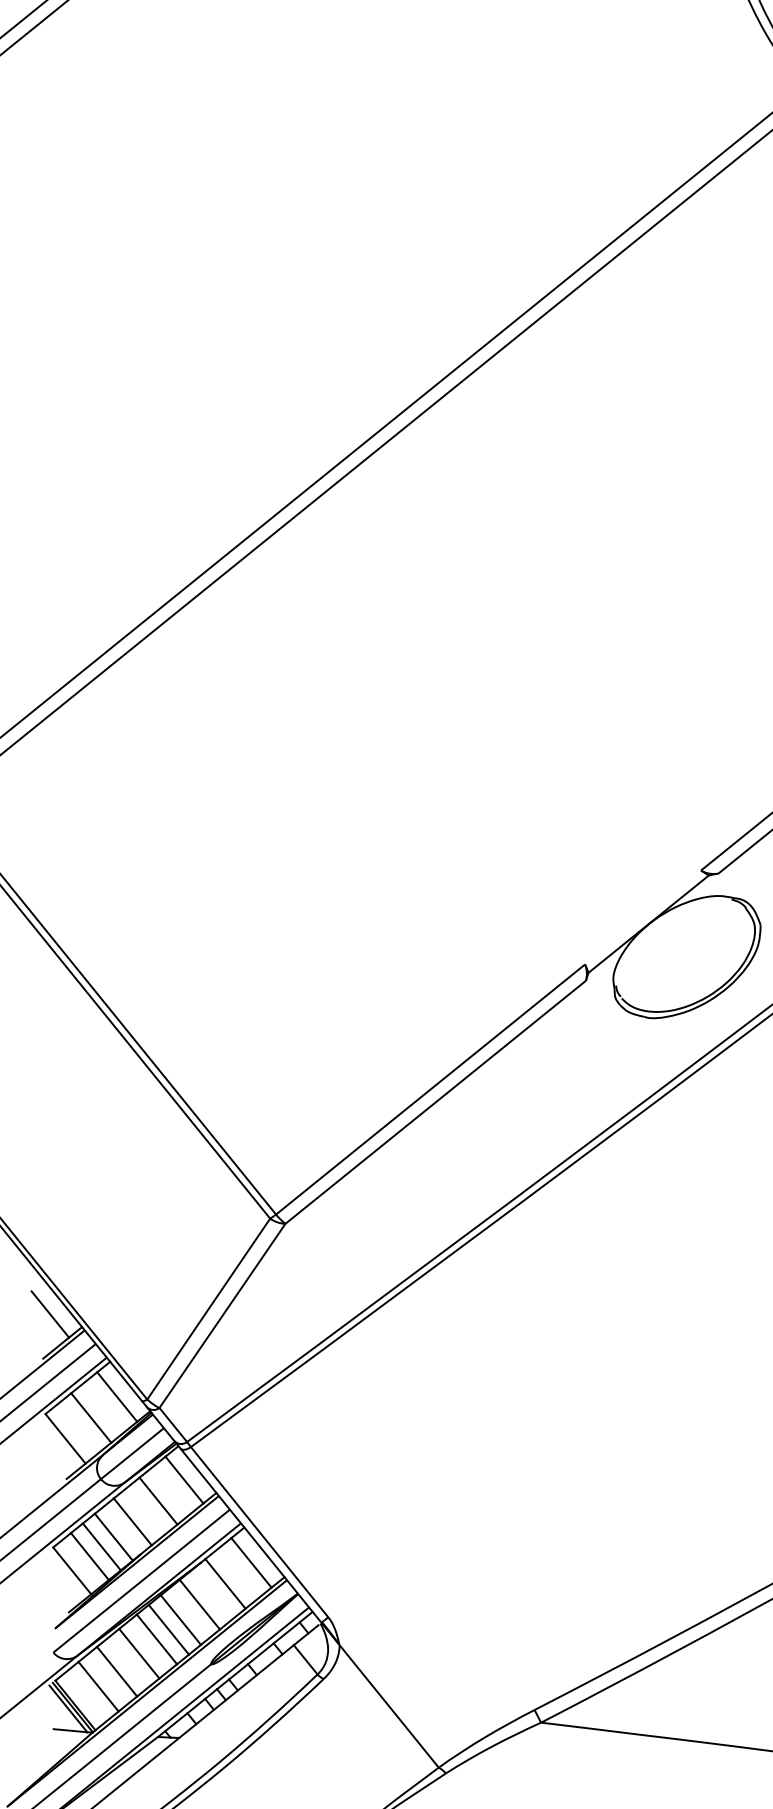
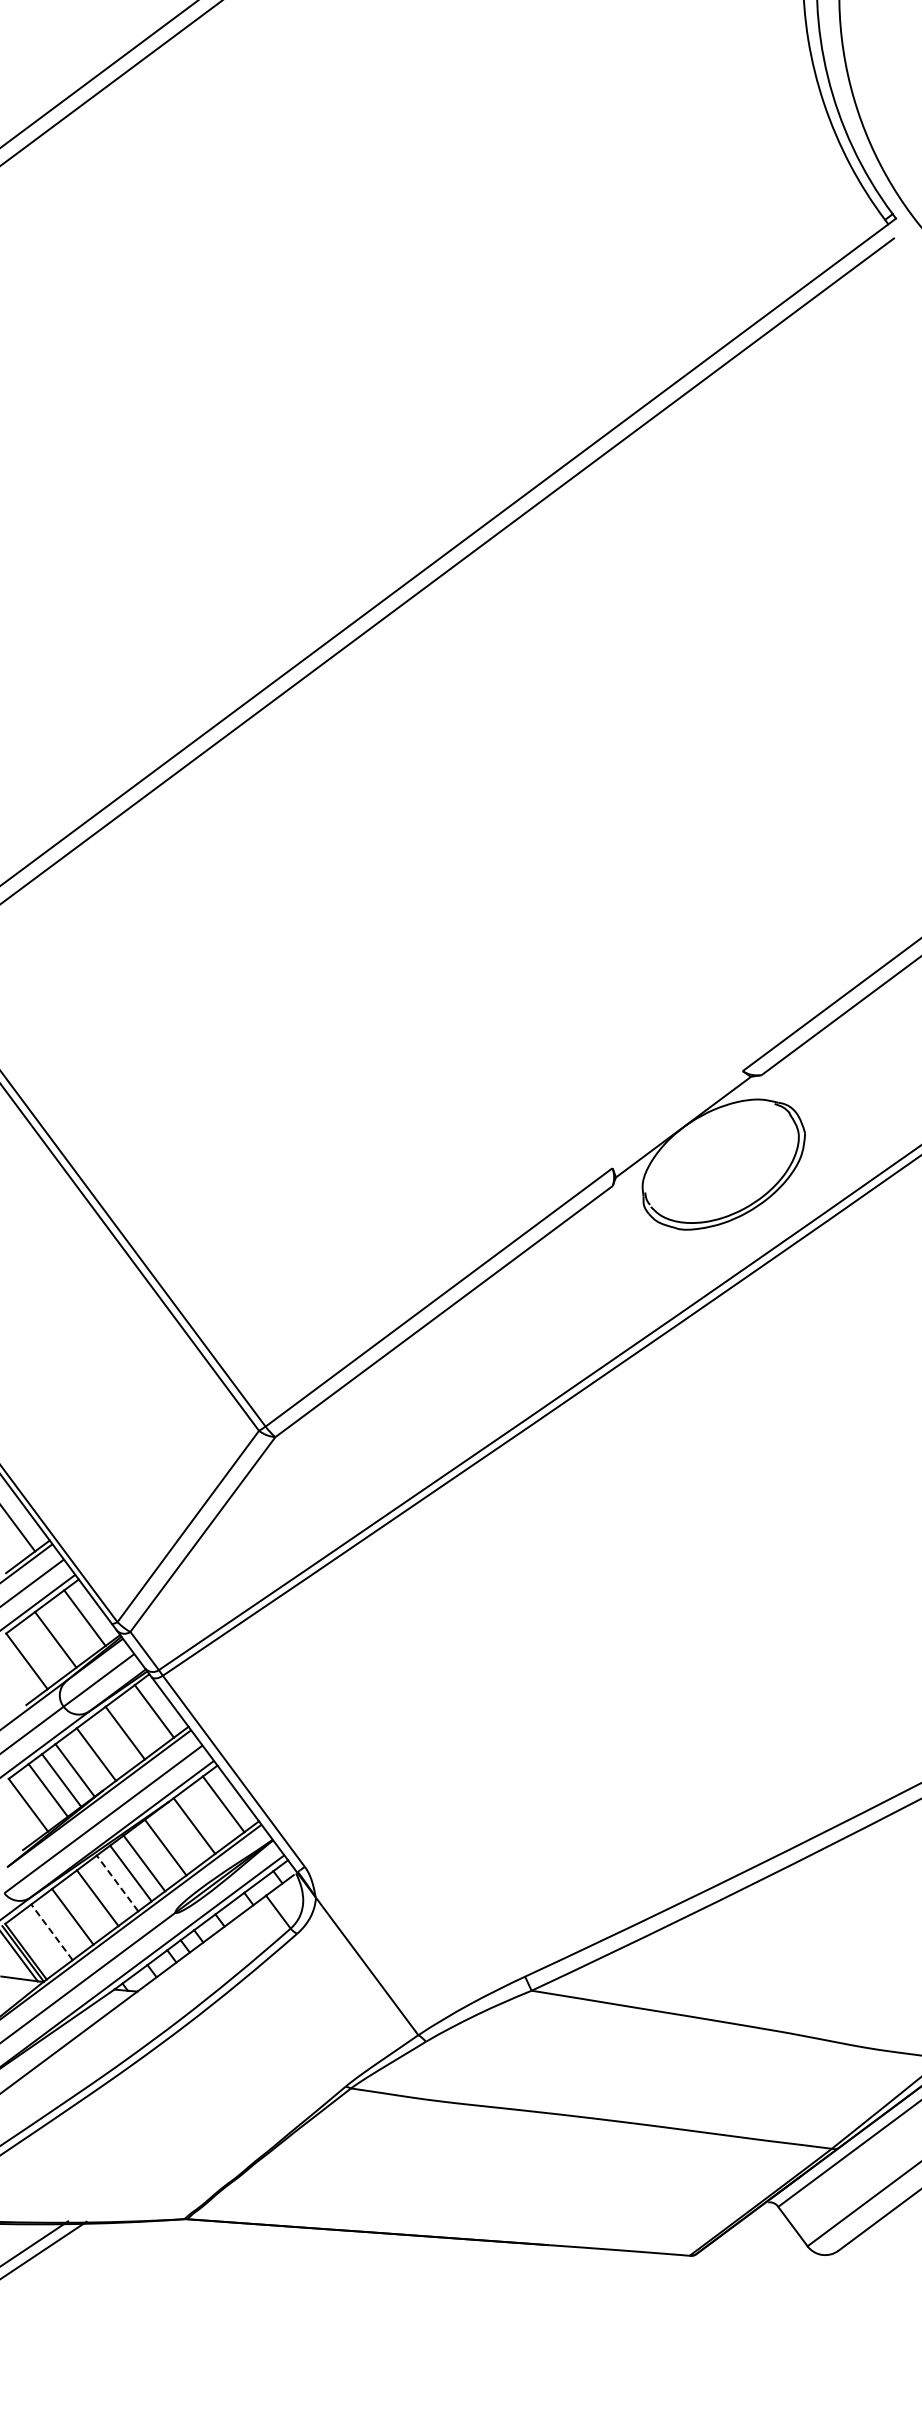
line: (156, 1639) -> (117, 1883), solid -> dashed
line: (99, 1686) -> (52, 1932), solid -> dashed

